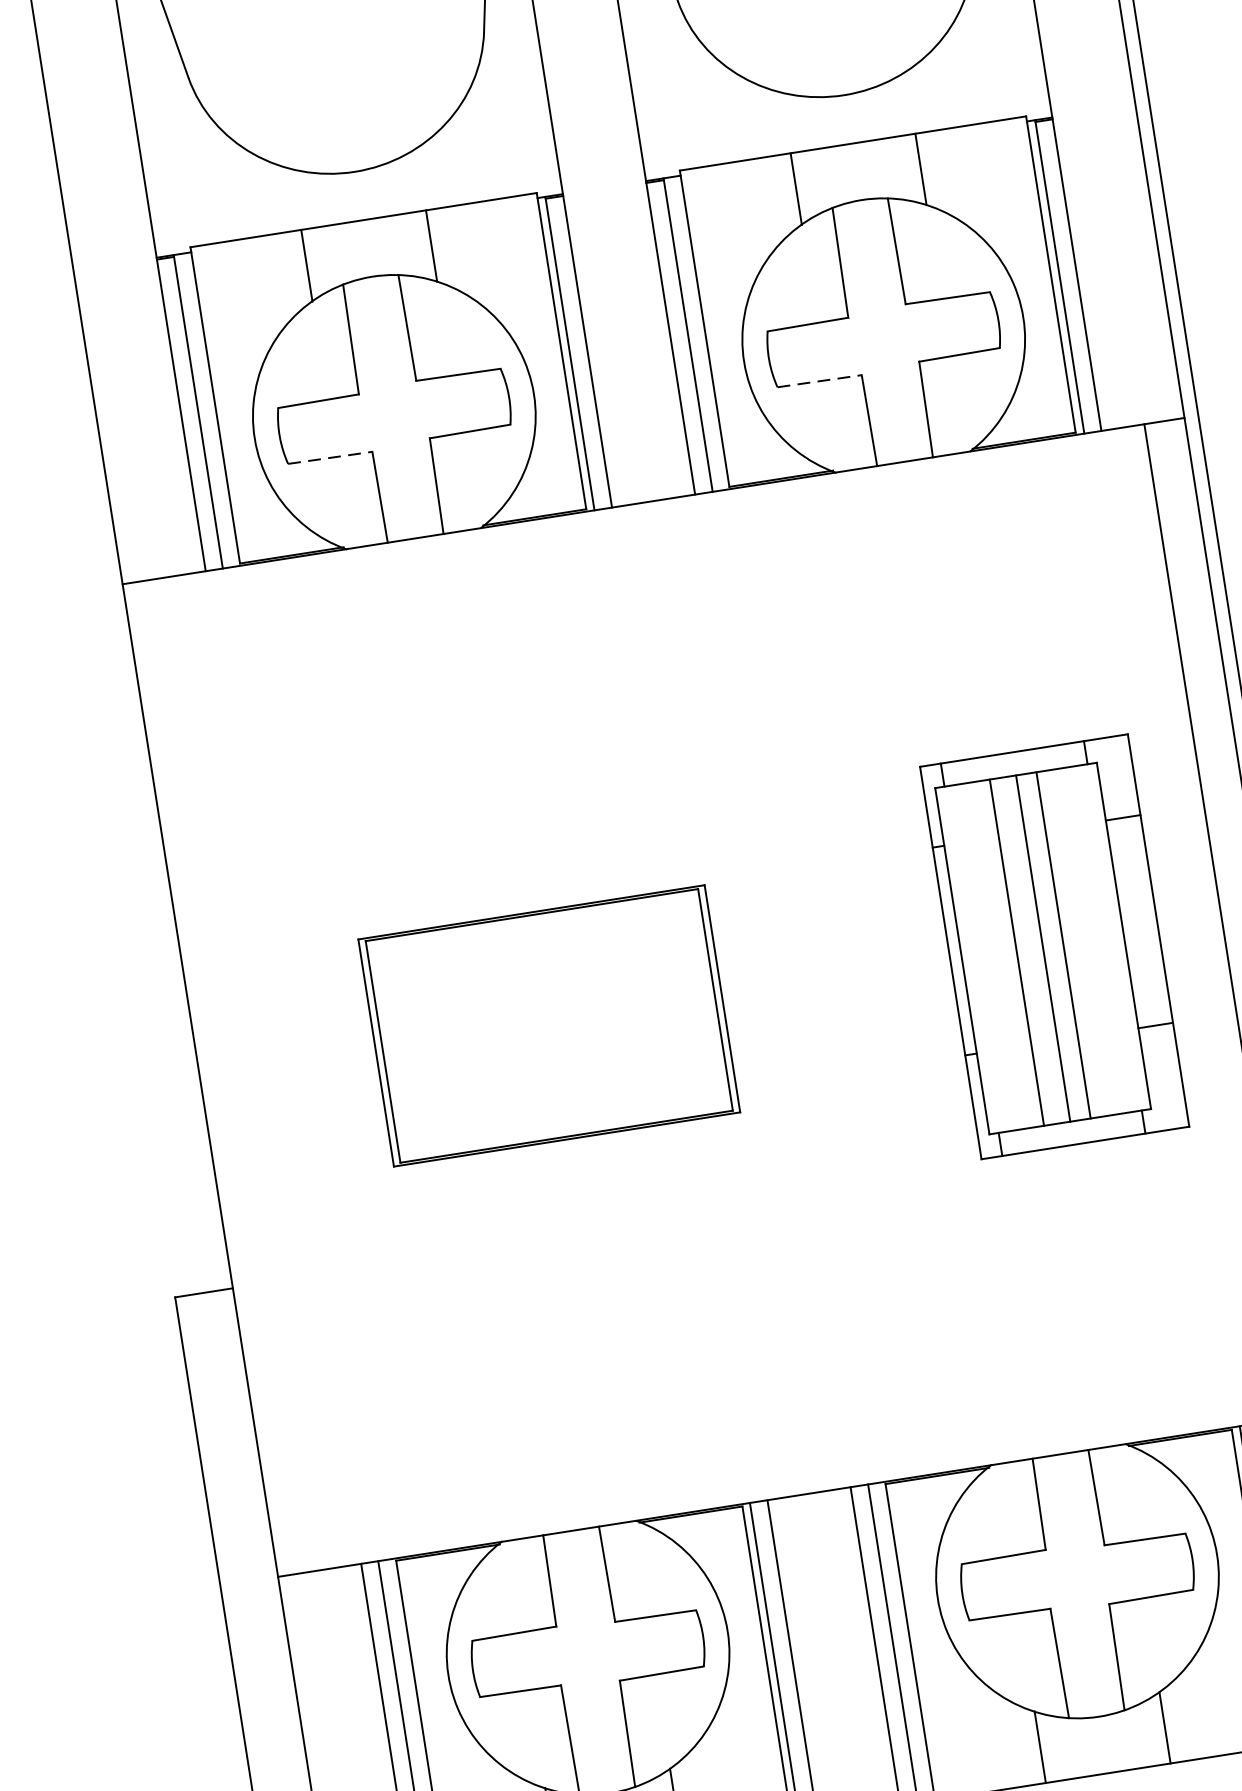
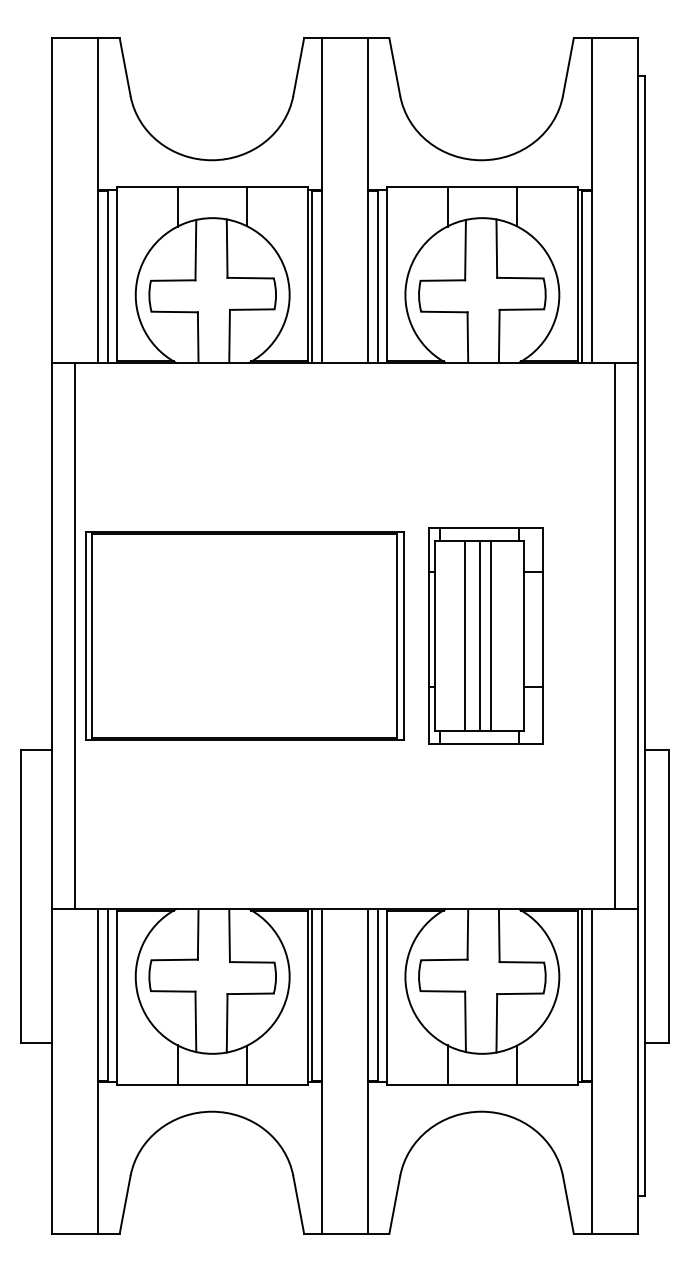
line: (819, 382) -> (444, 312), dashed -> solid
line: (331, 458) -> (175, 312), dashed -> solid
part: (1053, 946) -> (485, 635), moved
part: (548, 1025) -> (244, 635), size x1.67
line: (240, 1073) -> (74, 635), added

